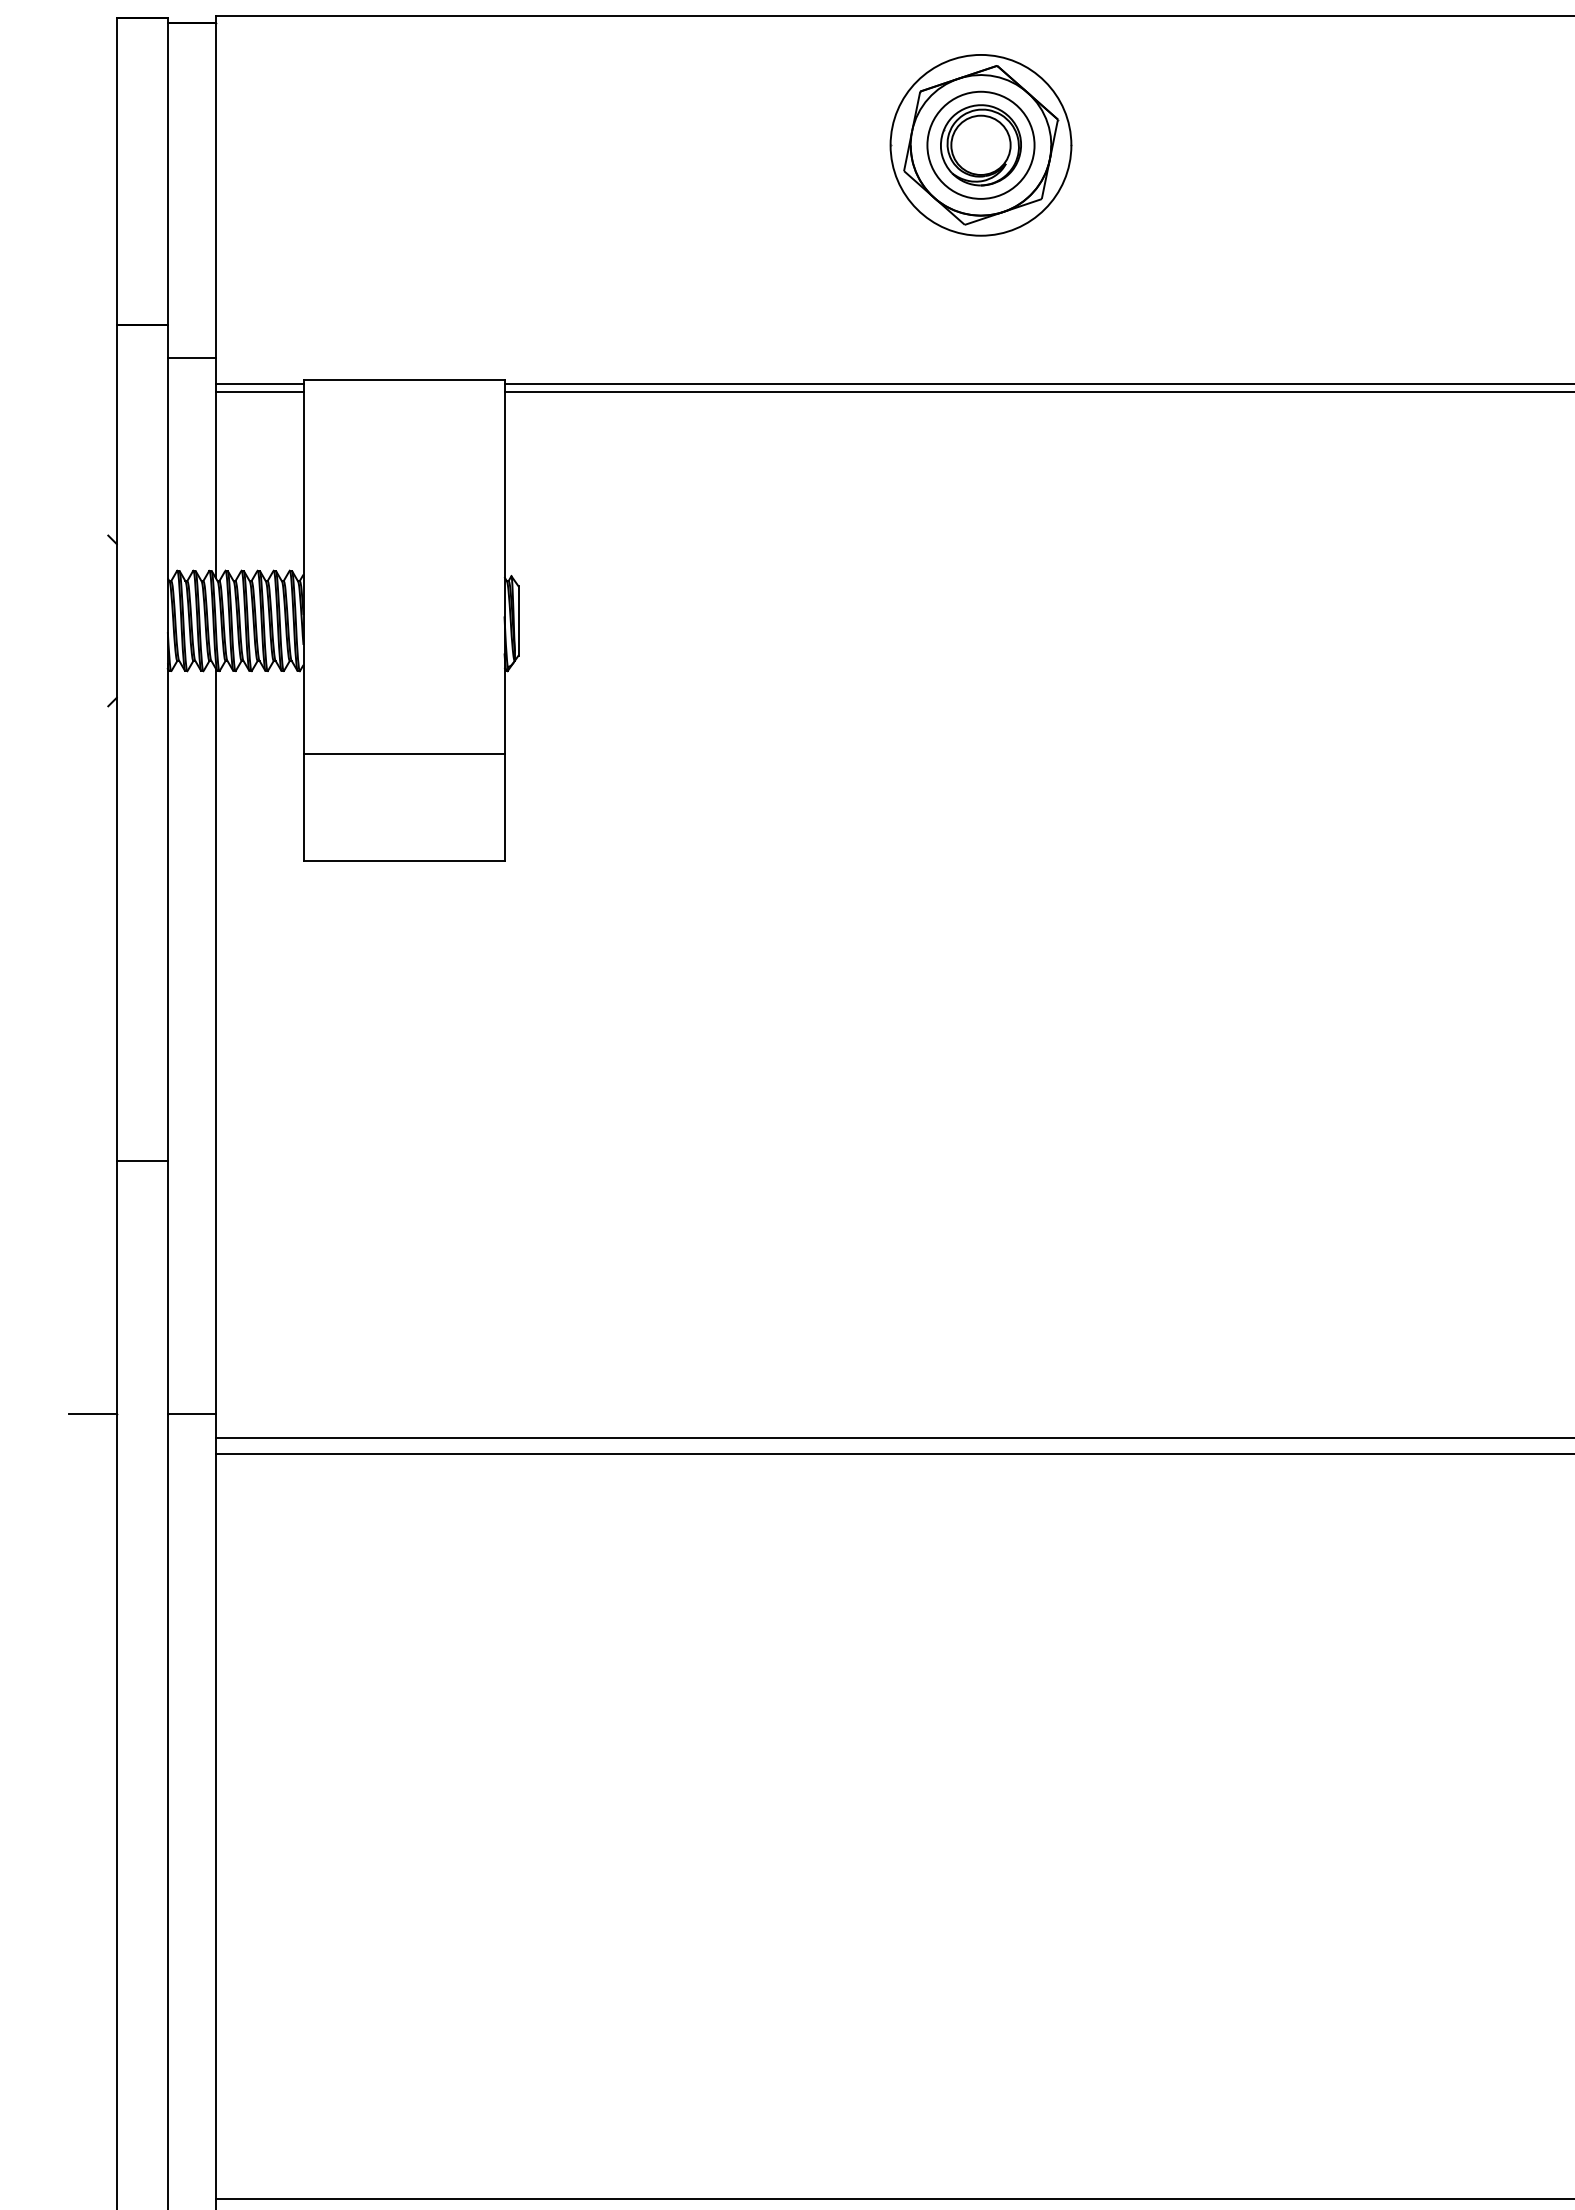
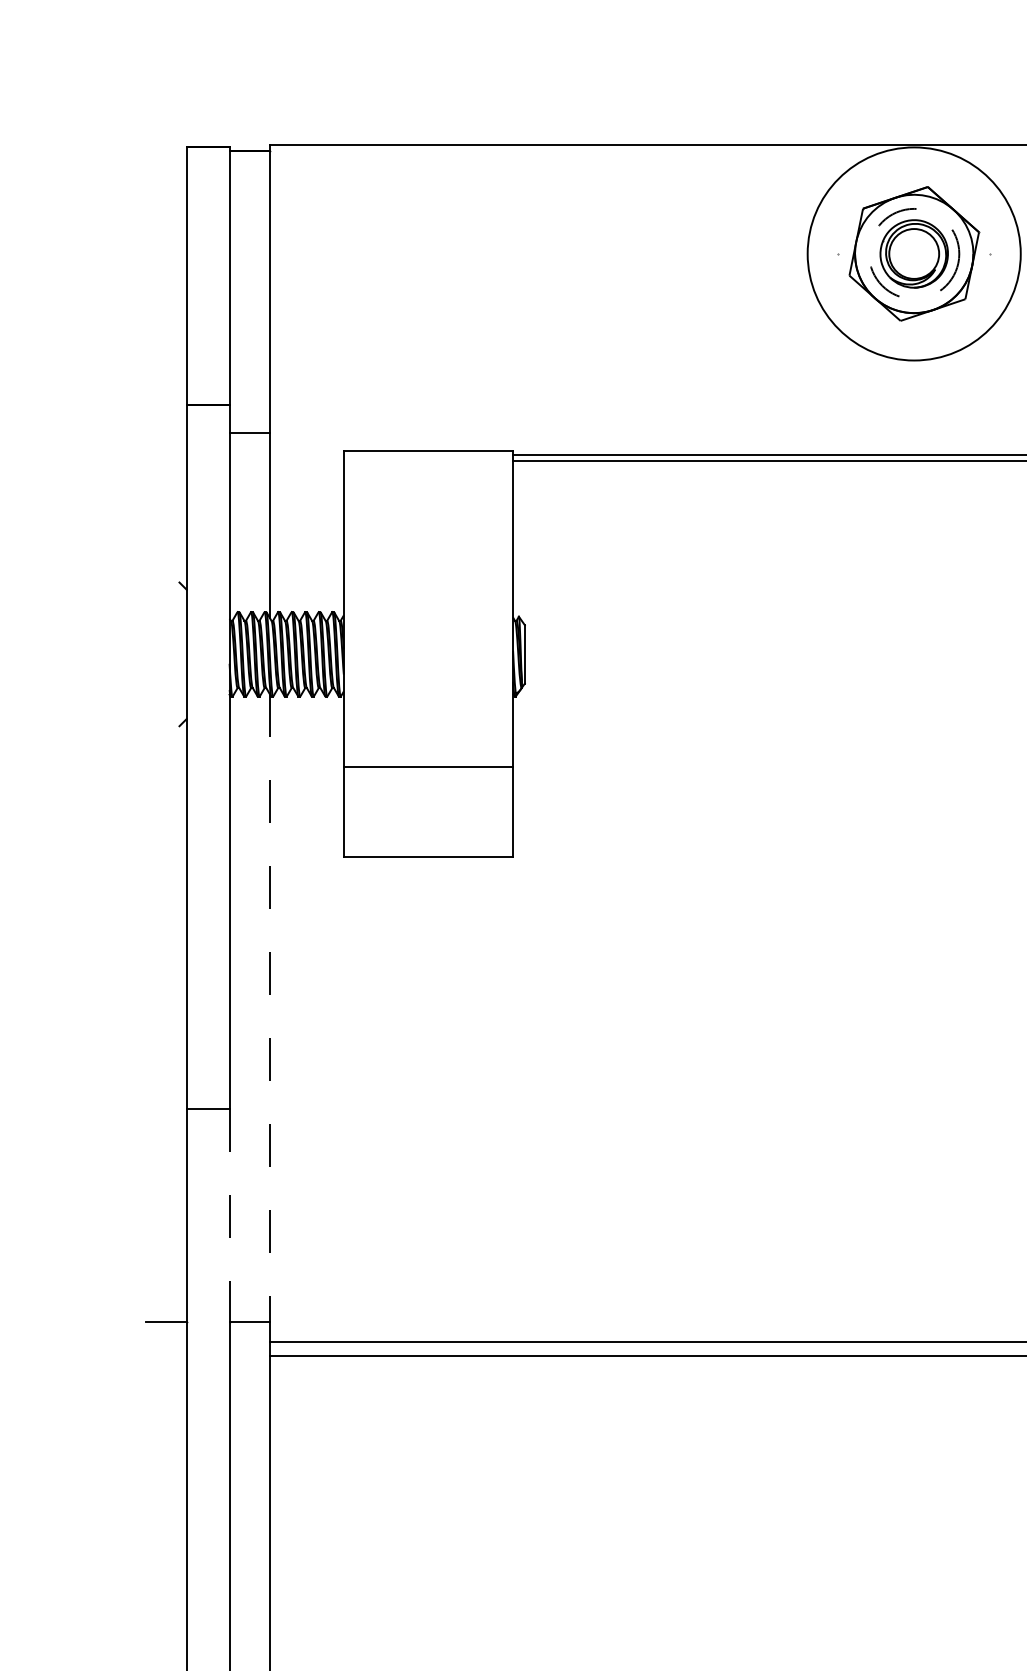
circle: (980, 144) -> (913, 253), size x1.4
circle: (980, 144) -> (913, 253), solid -> dashed
line: (259, 383) -> (306, 454), removed
line: (259, 391) -> (306, 461), removed
line: (215, 1041) -> (269, 1008), solid -> dashed
line: (167, 1287) -> (229, 1215), solid -> dashed

